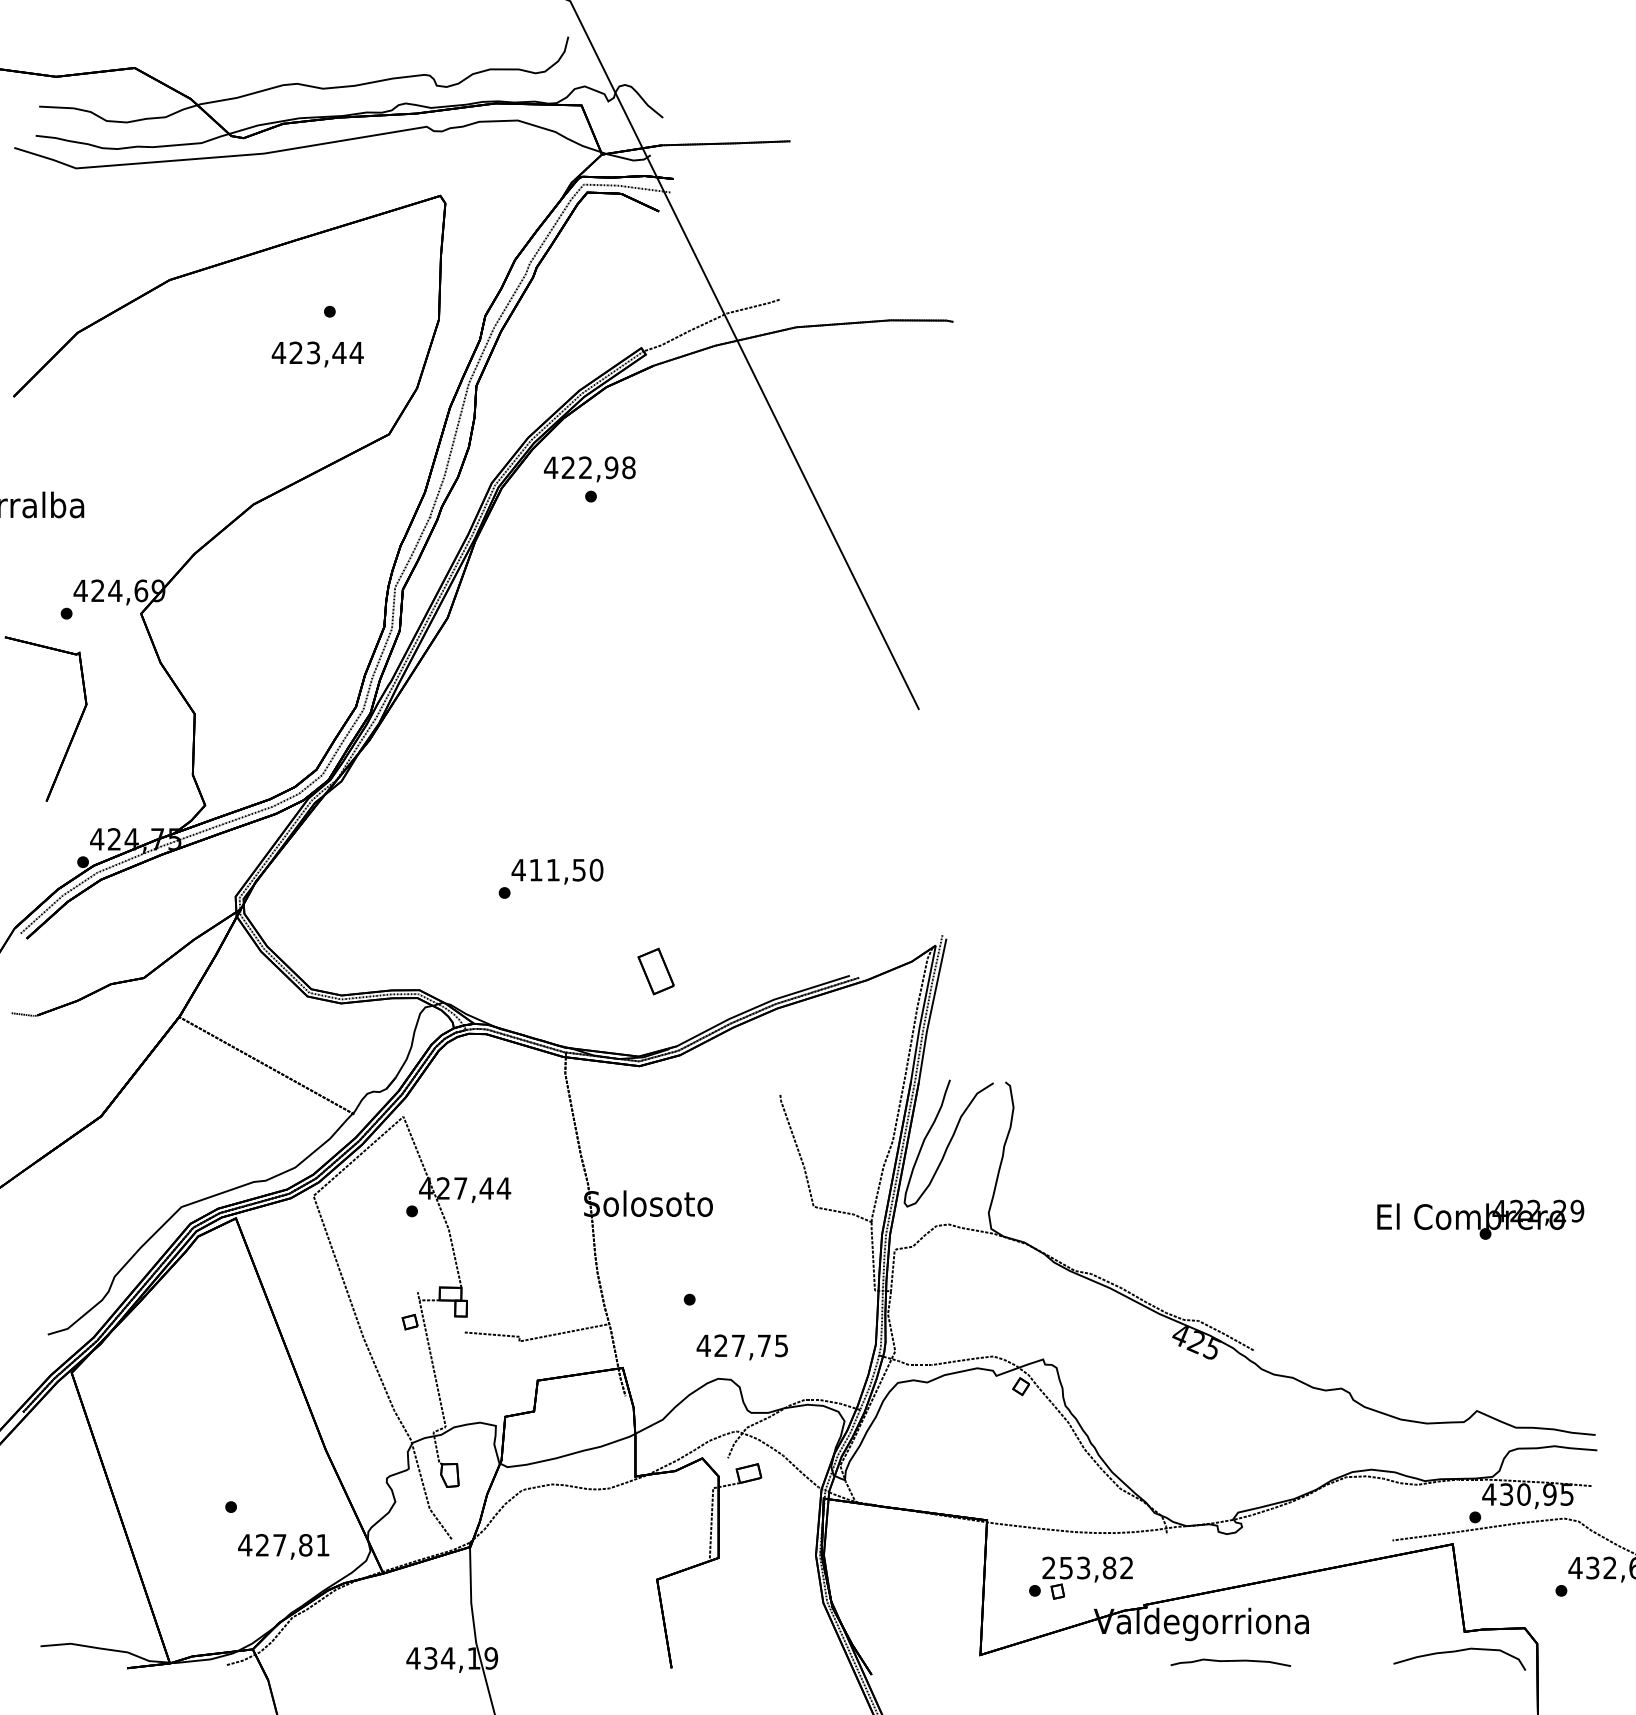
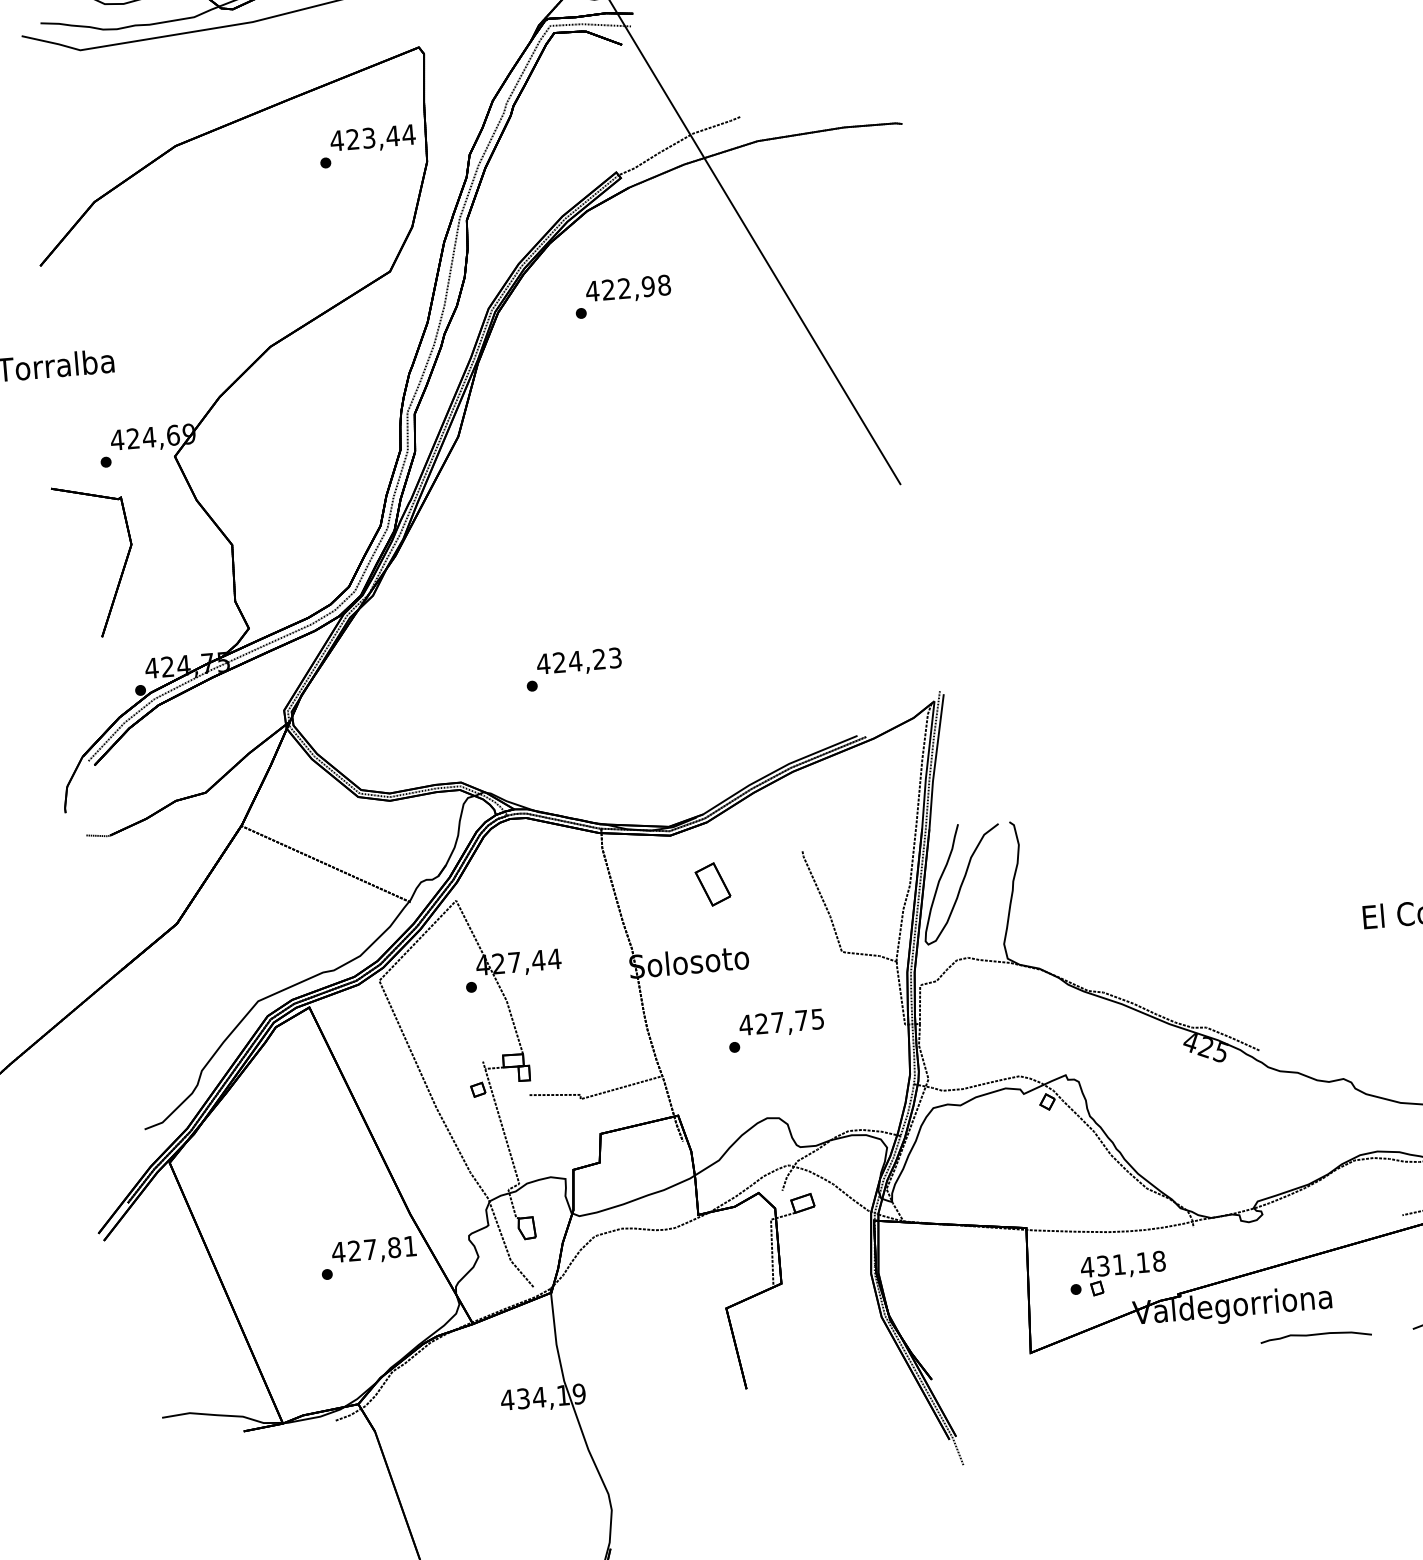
text: (317, 354) -> (372, 139), moved
text: (589, 469) -> (628, 289), moved
text: (566, 869) -> (587, 659), 411,50 -> 424,23
part: (655, 971) -> (712, 884), moved
text: (741, 1347) -> (780, 1023), moved
text: (283, 1546) -> (374, 1250), moved
text: (1087, 1567) -> (1122, 1263), 253,82 -> 431,18
curve: (1230, 1661) -> (1315, 1335), moved

